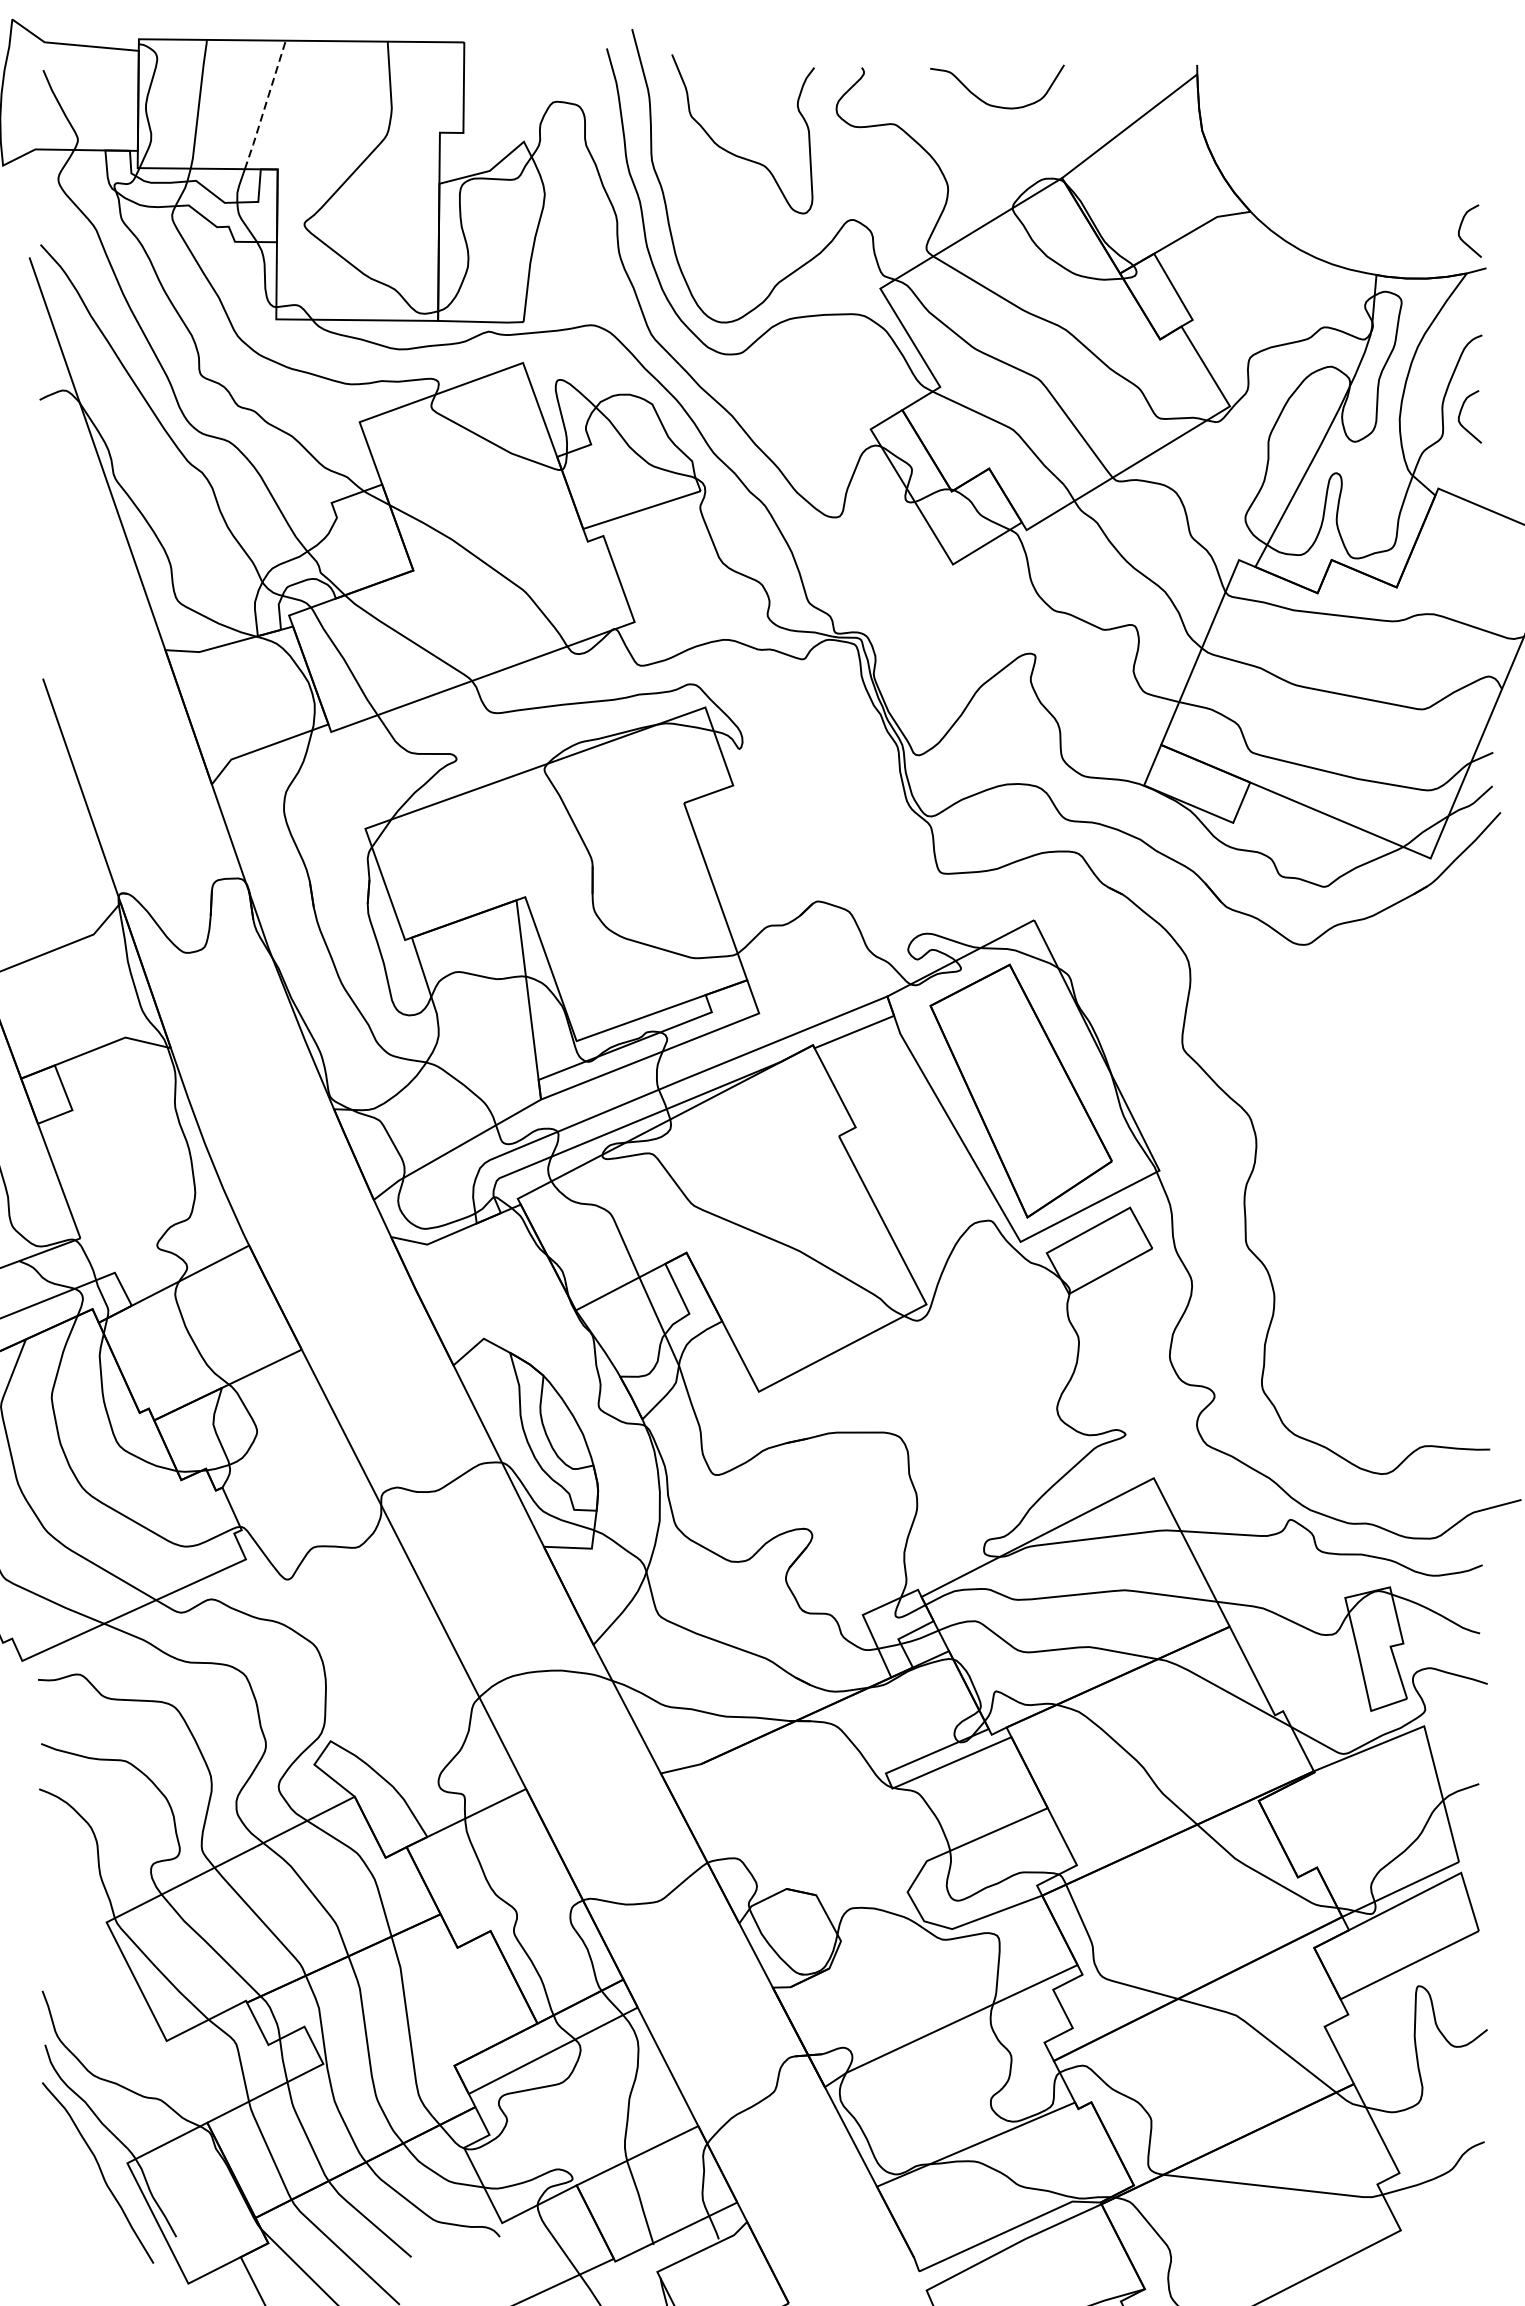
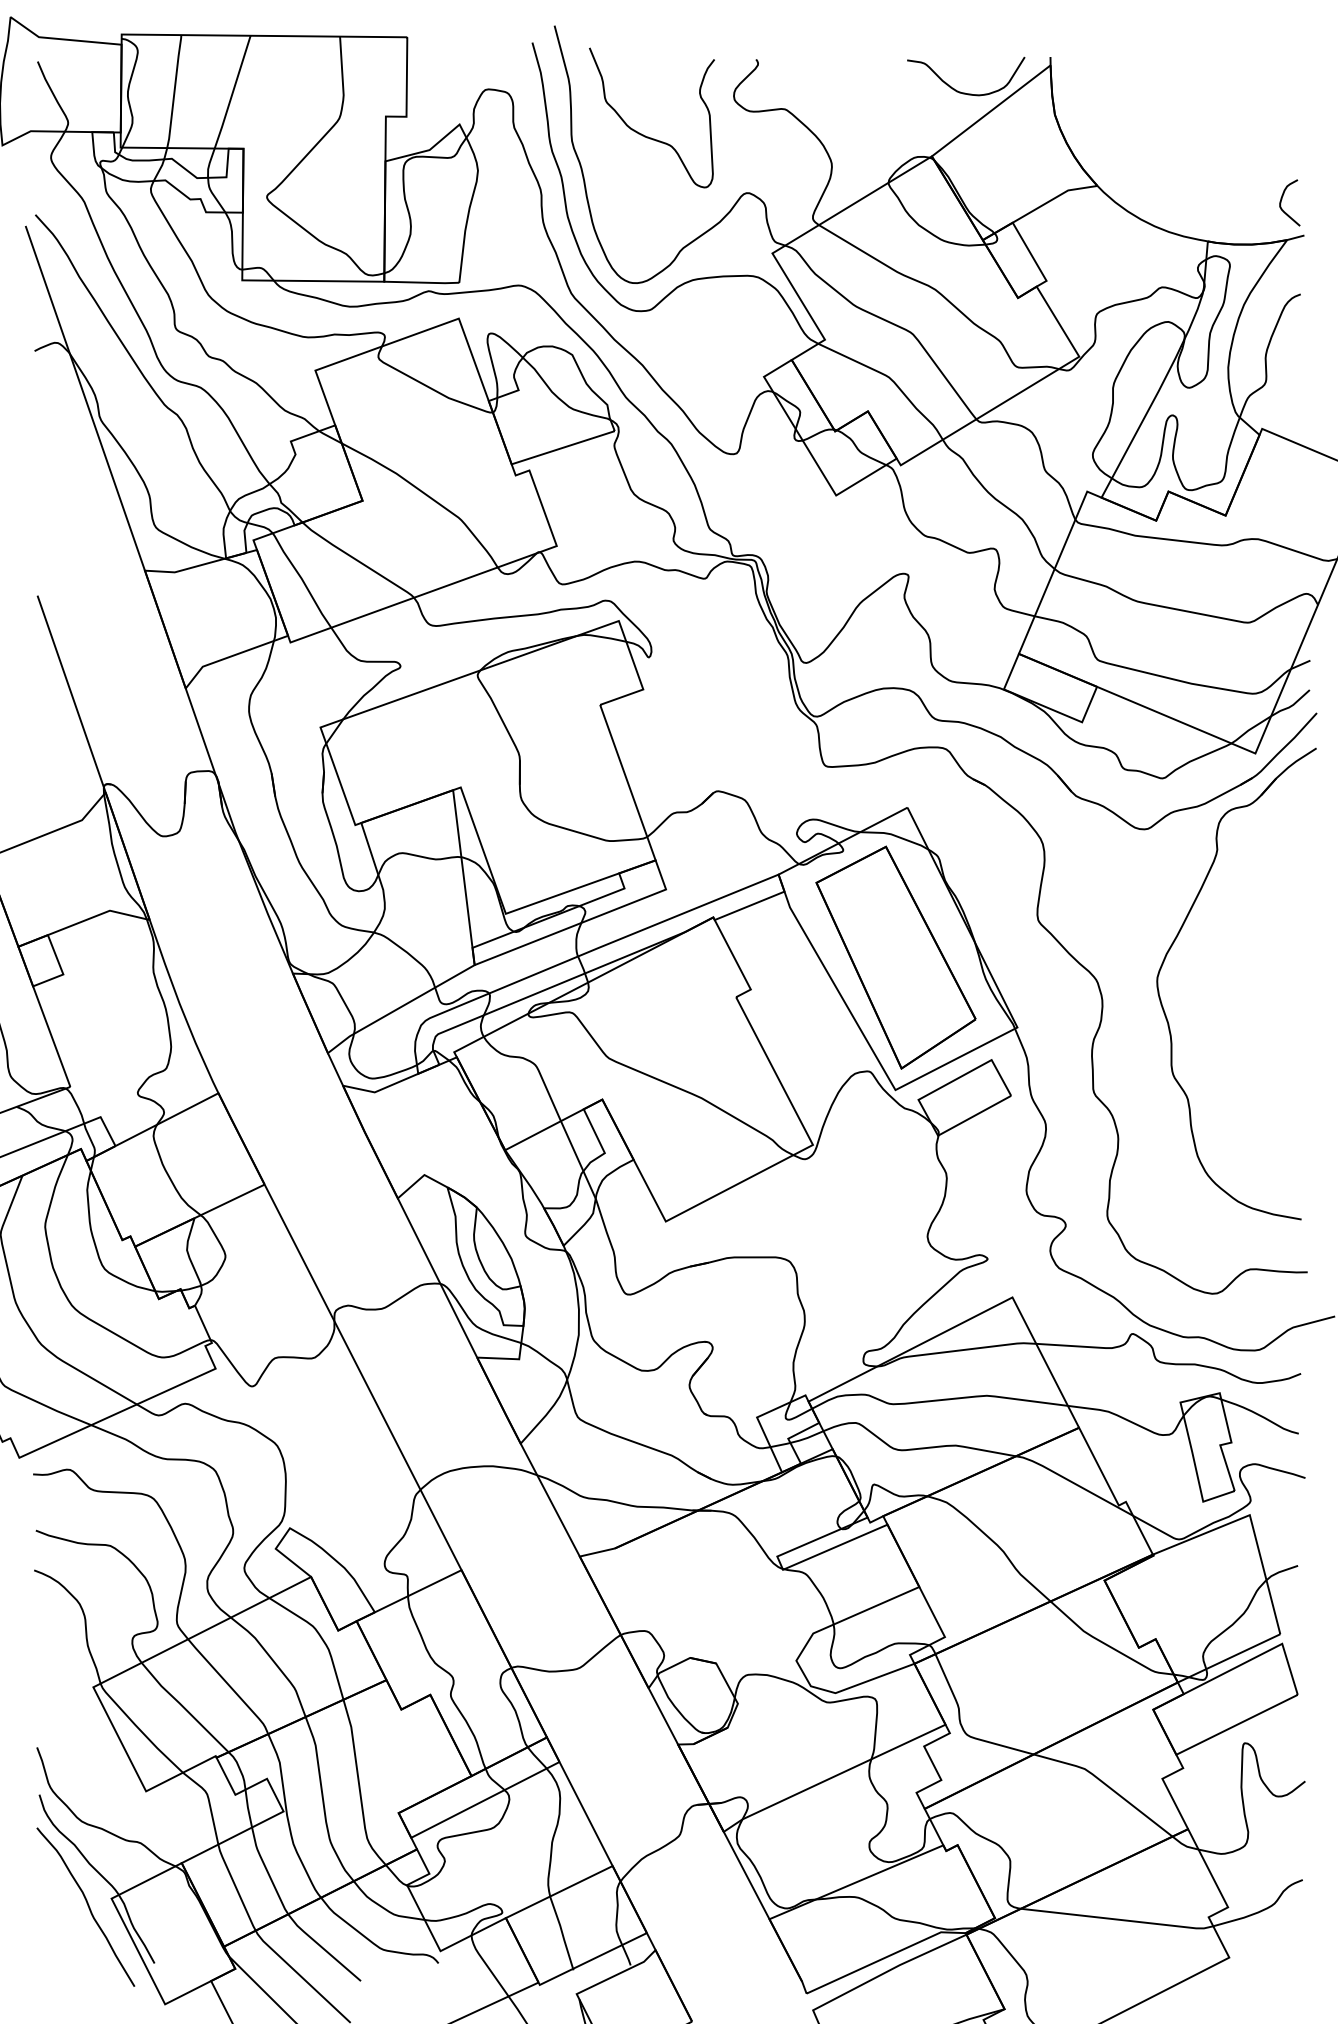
line: (265, 105) -> (232, 92), dashed -> solid
curve: (996, 105) -> (965, 92), moved
curve: (1461, 412) -> (1282, 362), removed
part: (1336, 1078) -> (1172, 946), added

